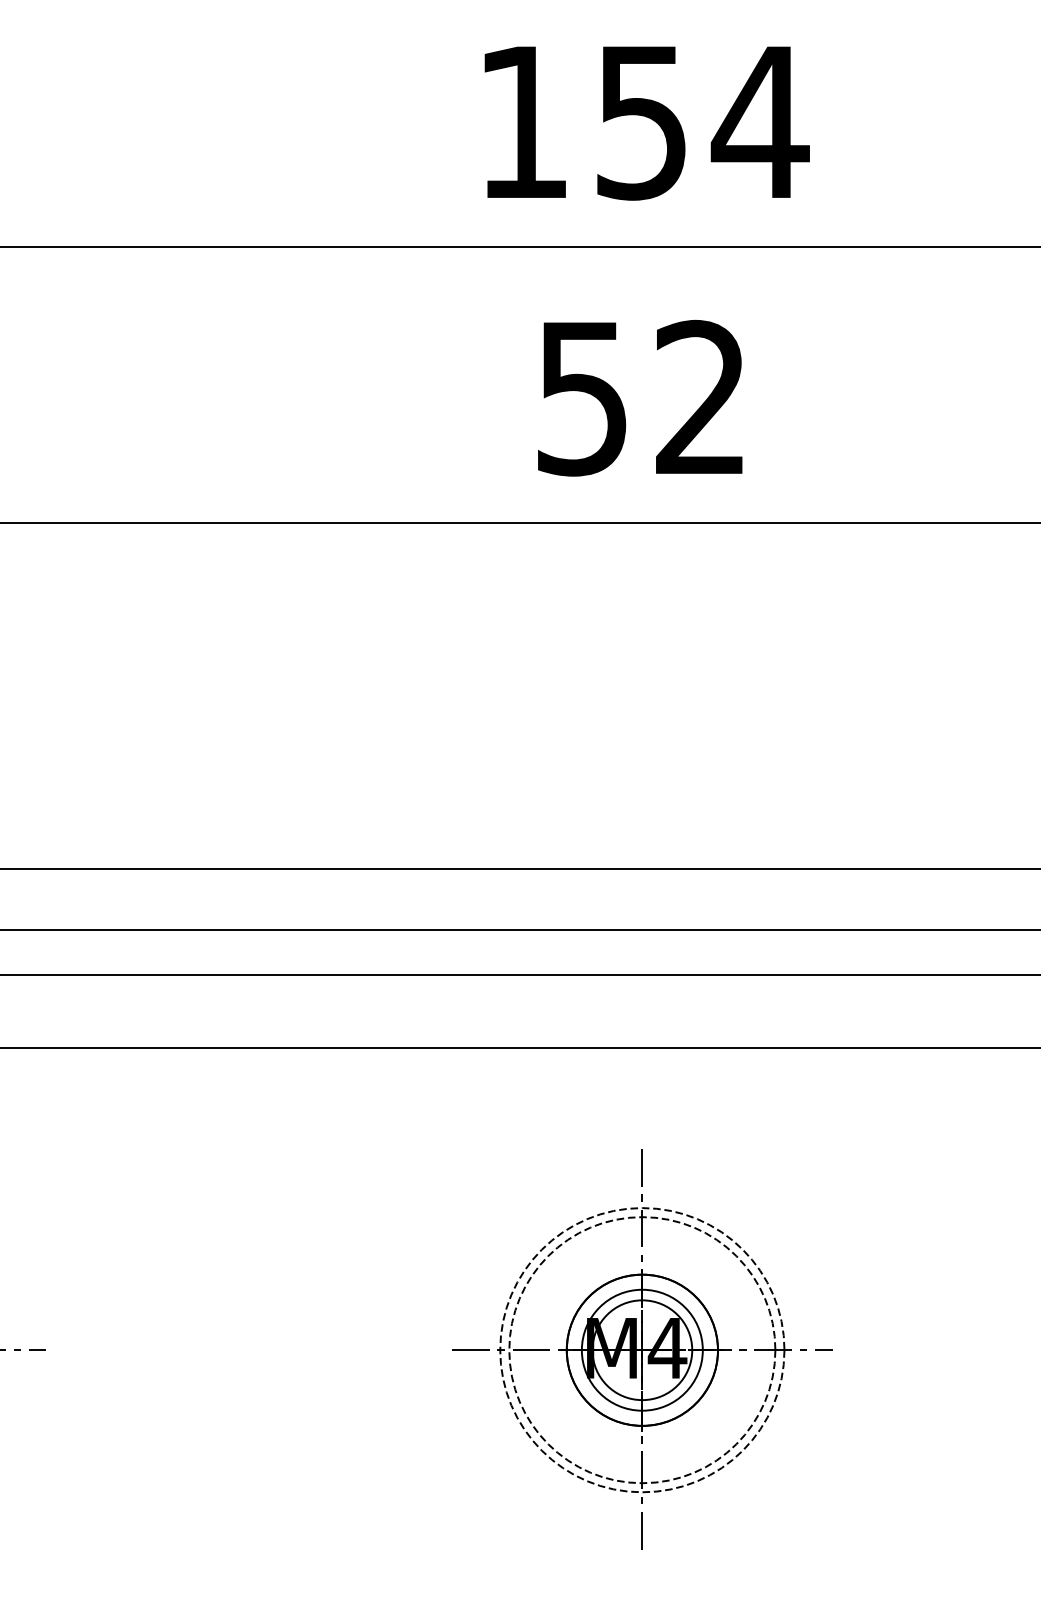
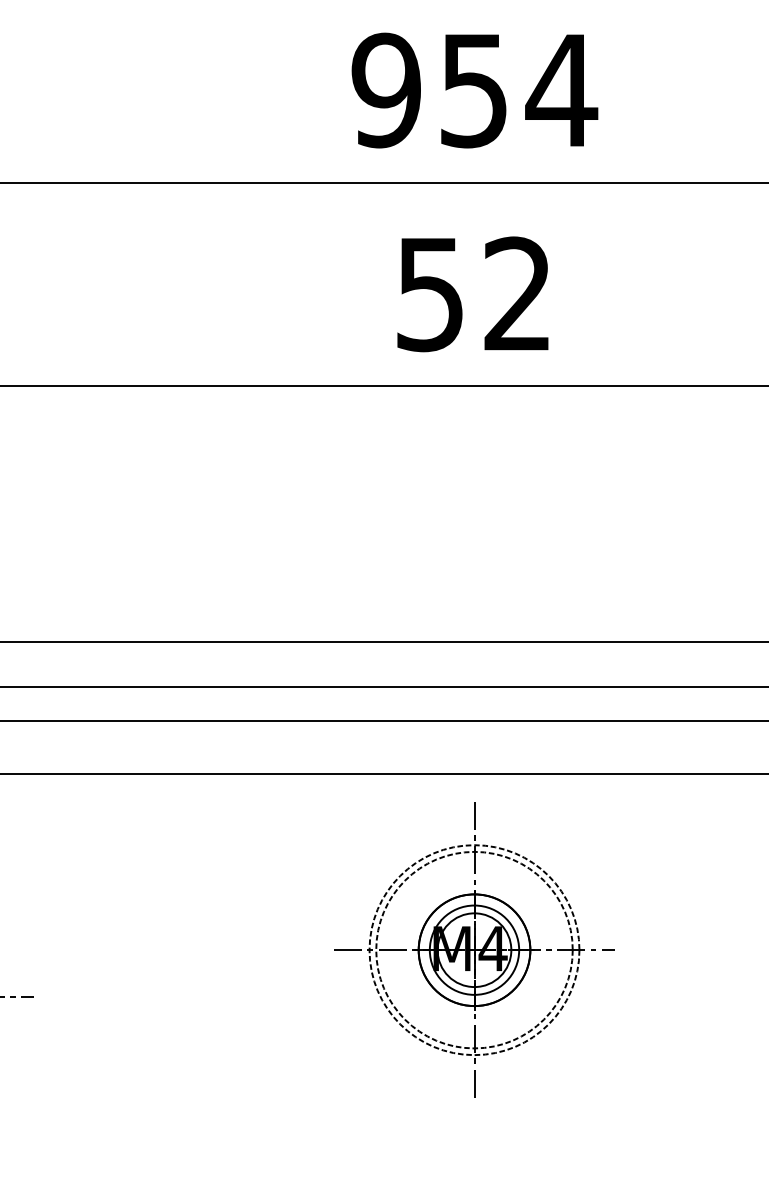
text: (522, 122) -> (385, 90), 154 -> 954
part: (642, 1349) -> (474, 949), moved

